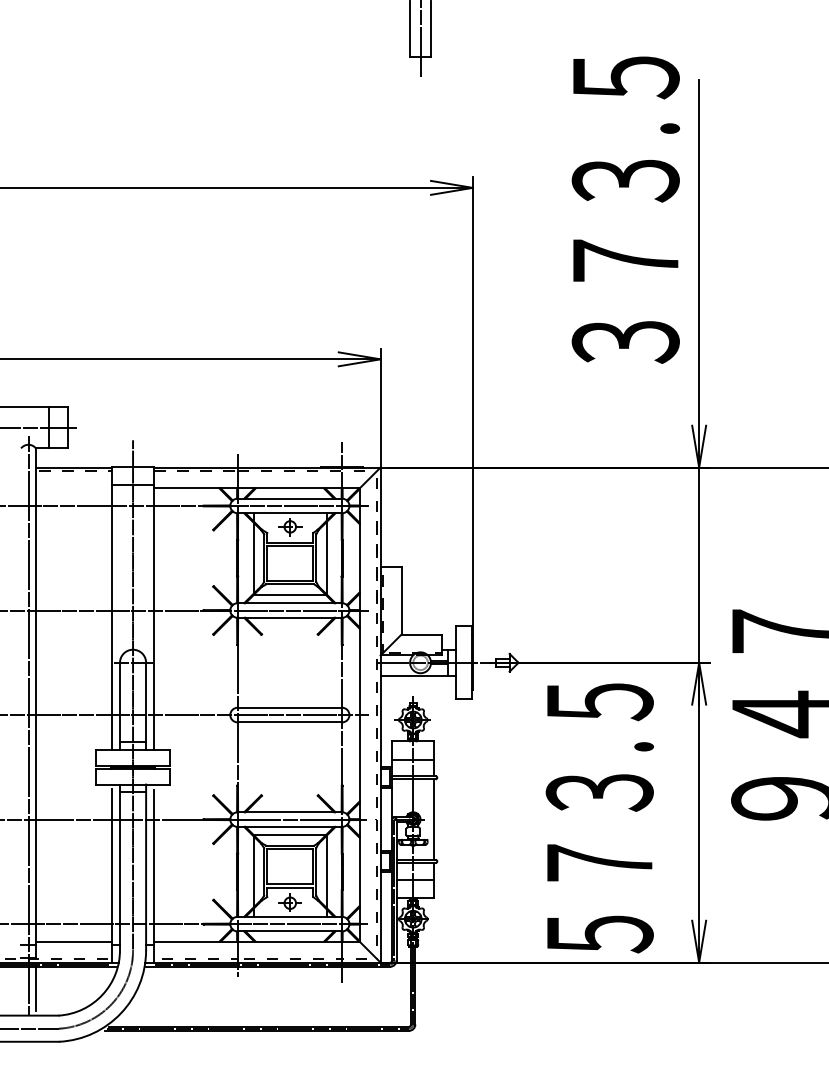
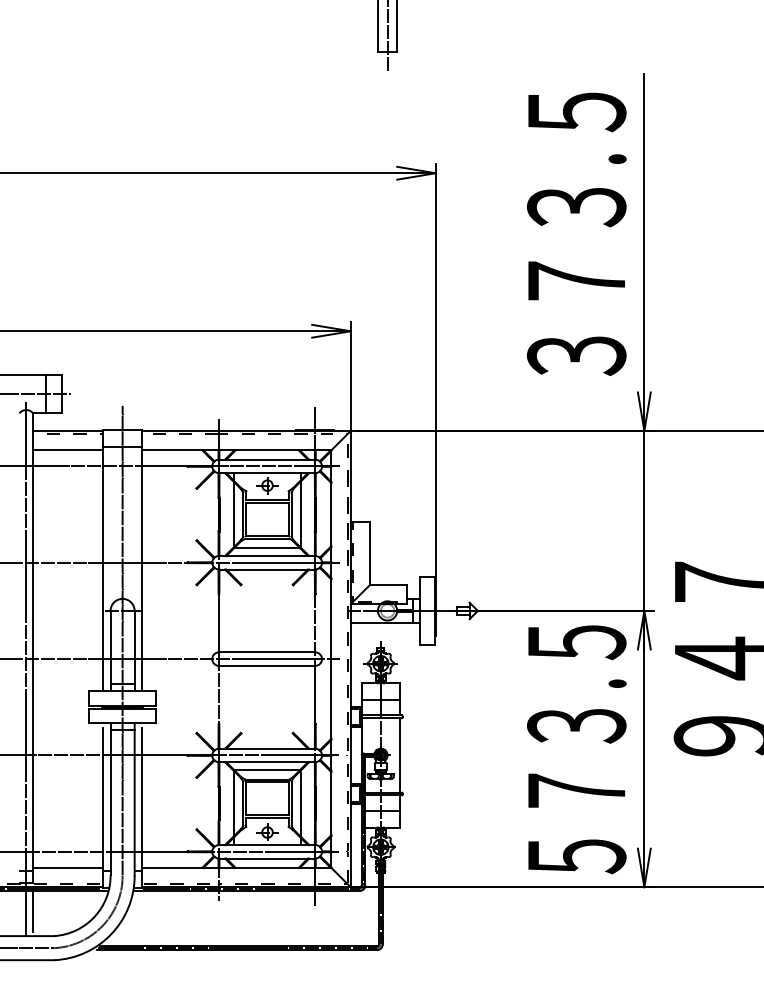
text: (625, 209) -> (576, 233), moved
line: (73, 488) -> (67, 450), added
text: (599, 818) -> (576, 749), moved

